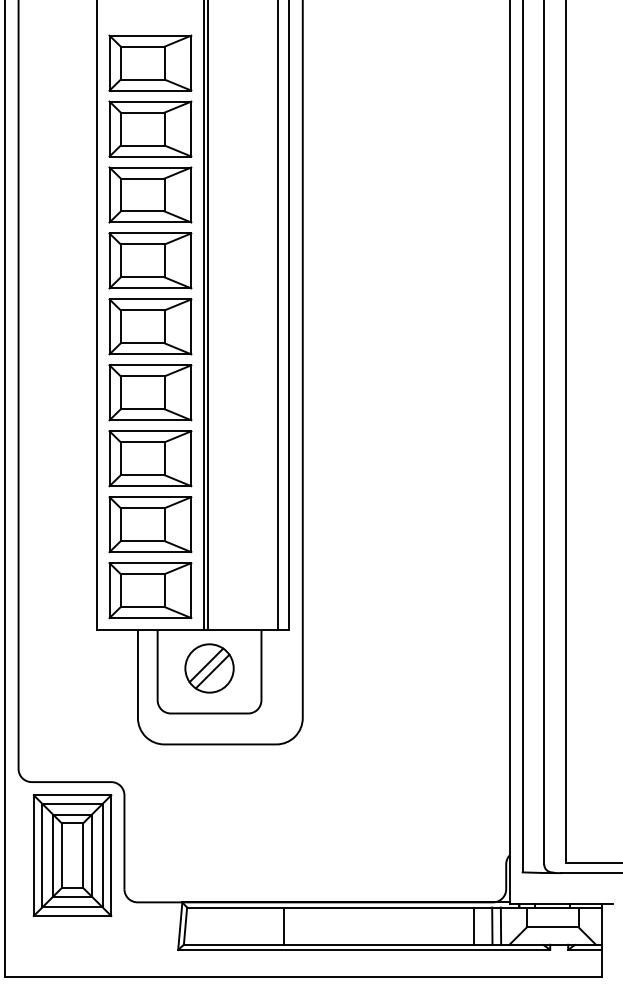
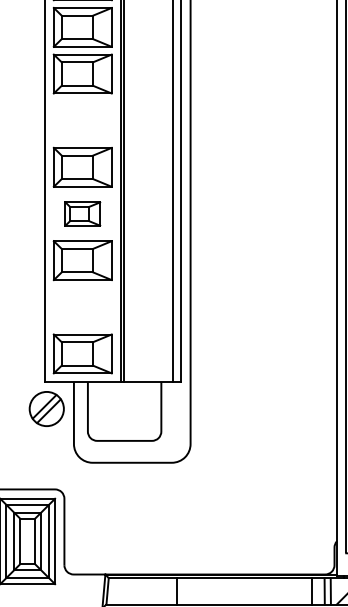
part: (150, 260) -> (82, 120), removed
part: (150, 392) -> (82, 213), size x0.6
part: (150, 524) -> (82, 307), removed
part: (209, 668) -> (46, 409), moved

